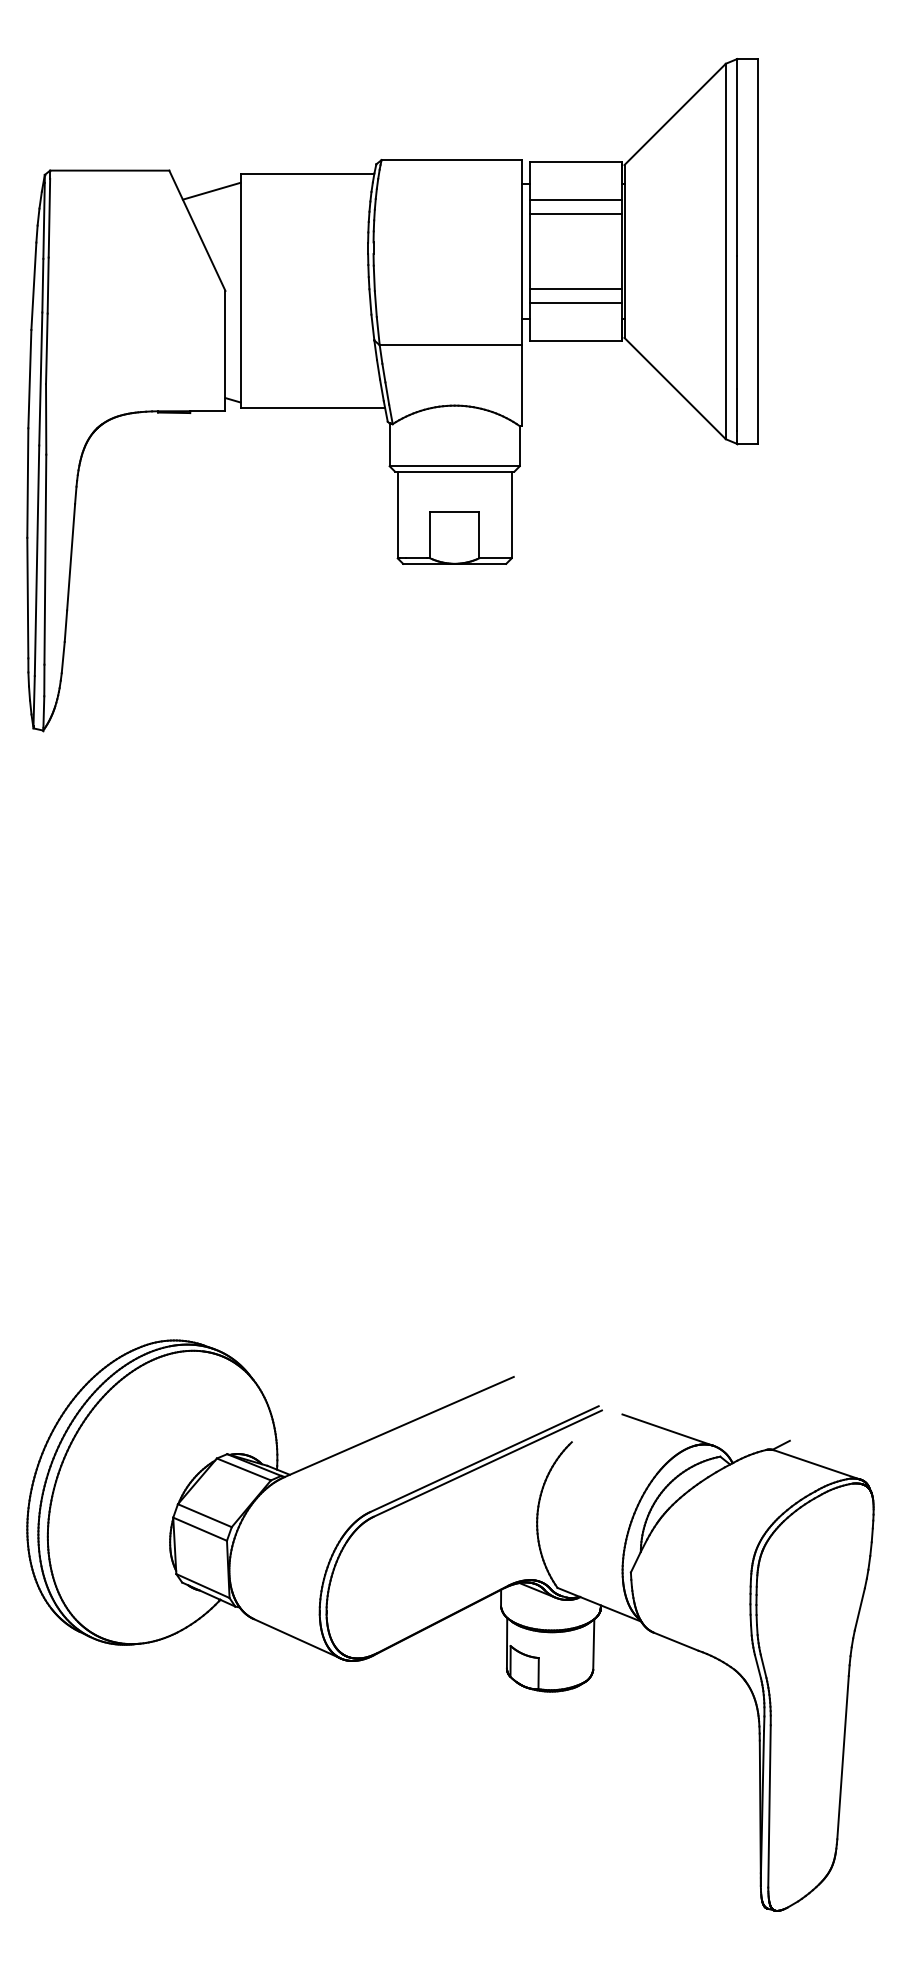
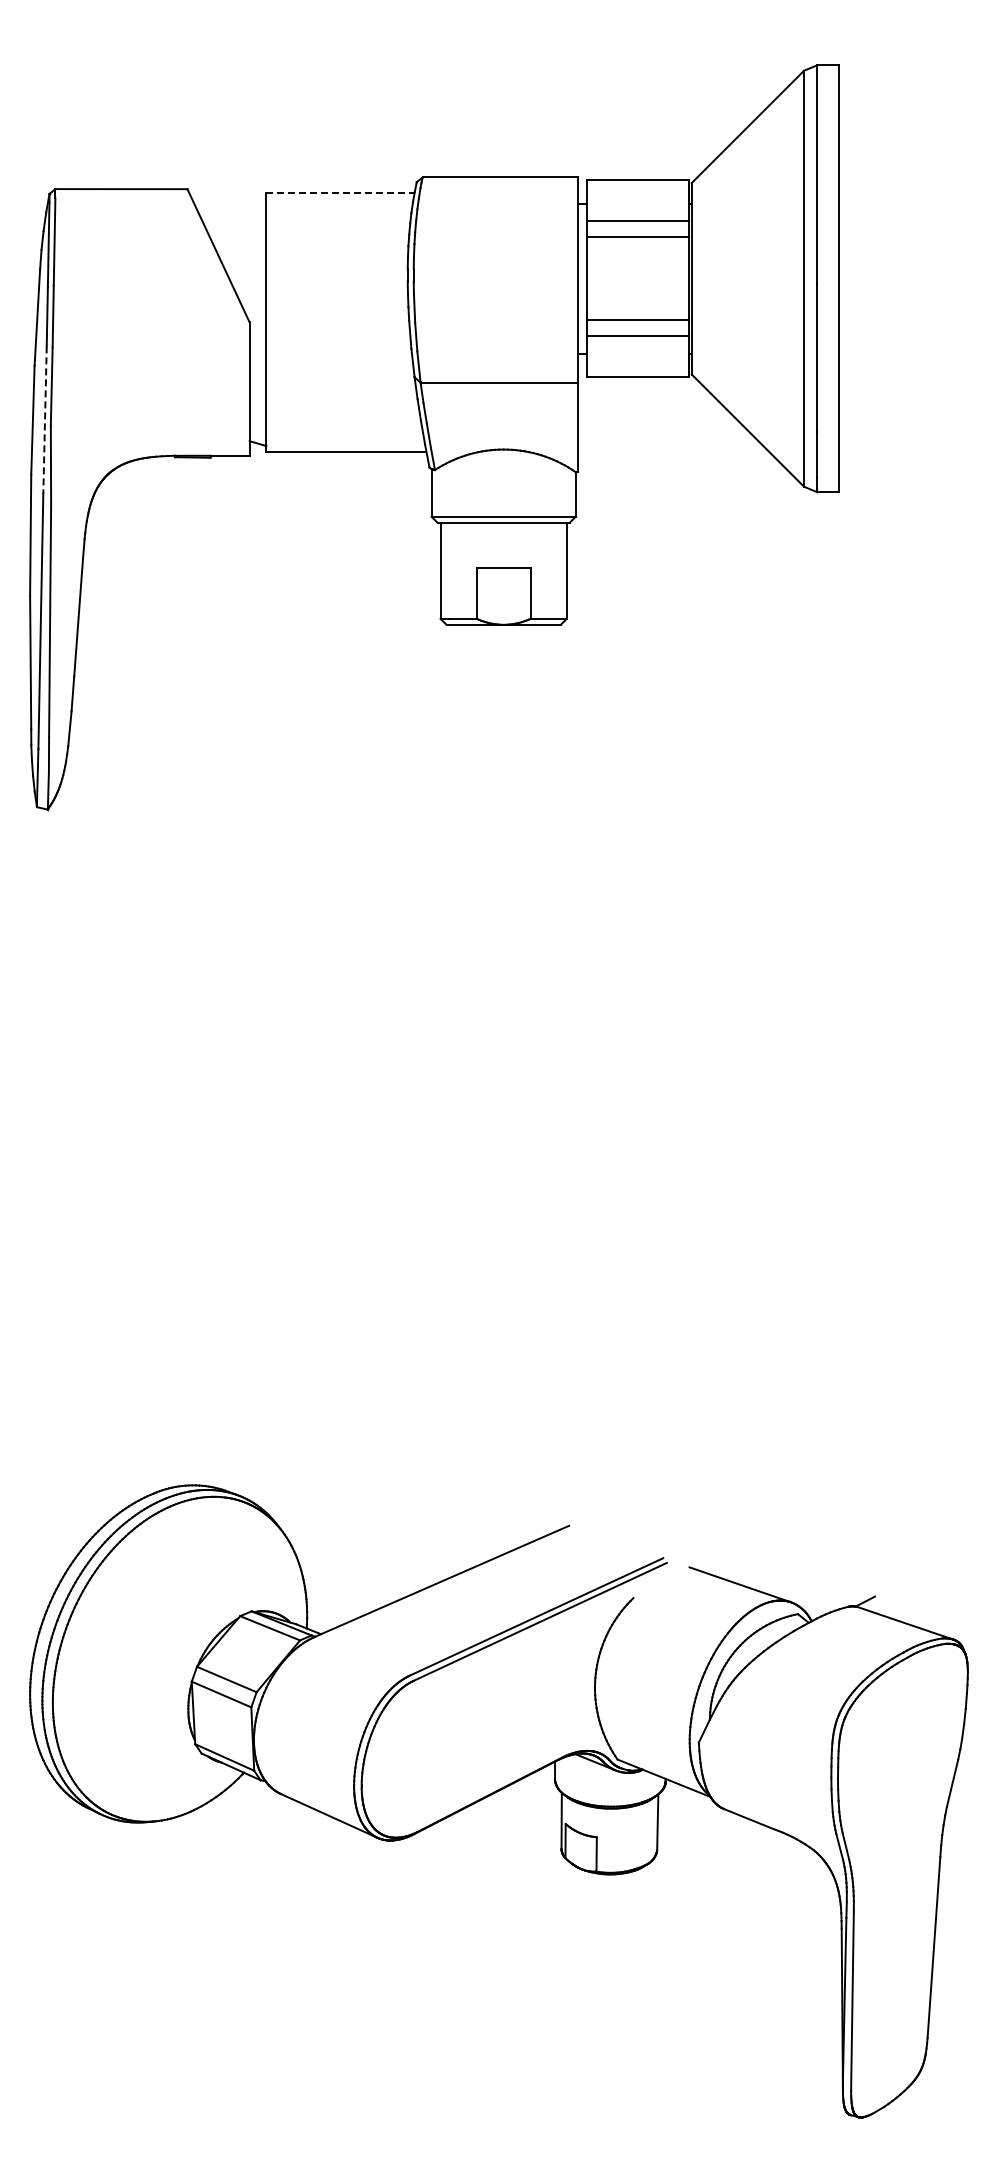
line: (307, 174) -> (340, 193), solid -> dashed
line: (211, 190) -> (234, 211), removed
line: (41, 379) -> (45, 420), solid -> dashed

